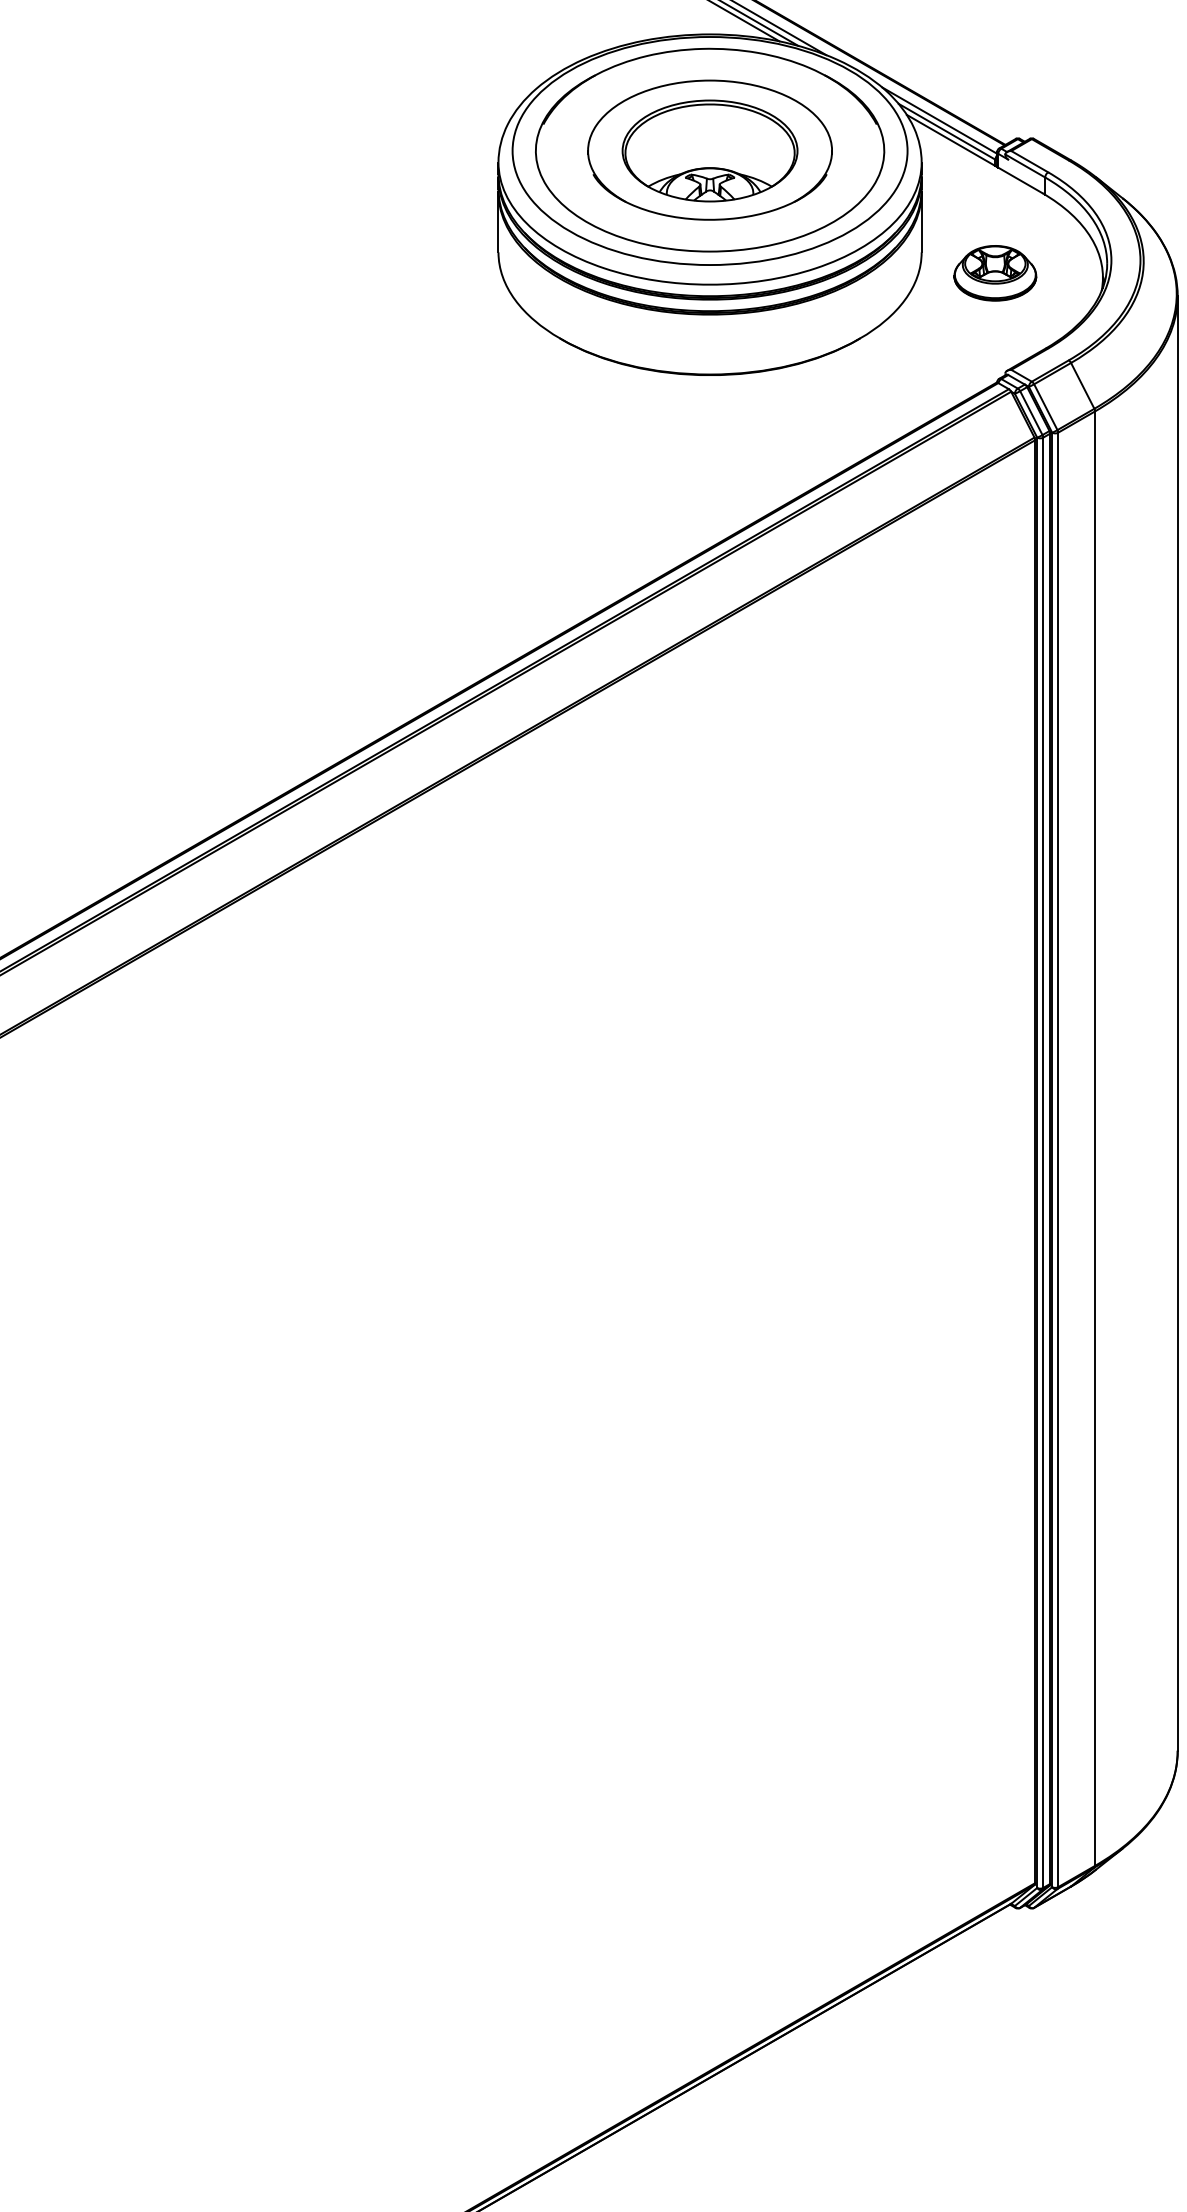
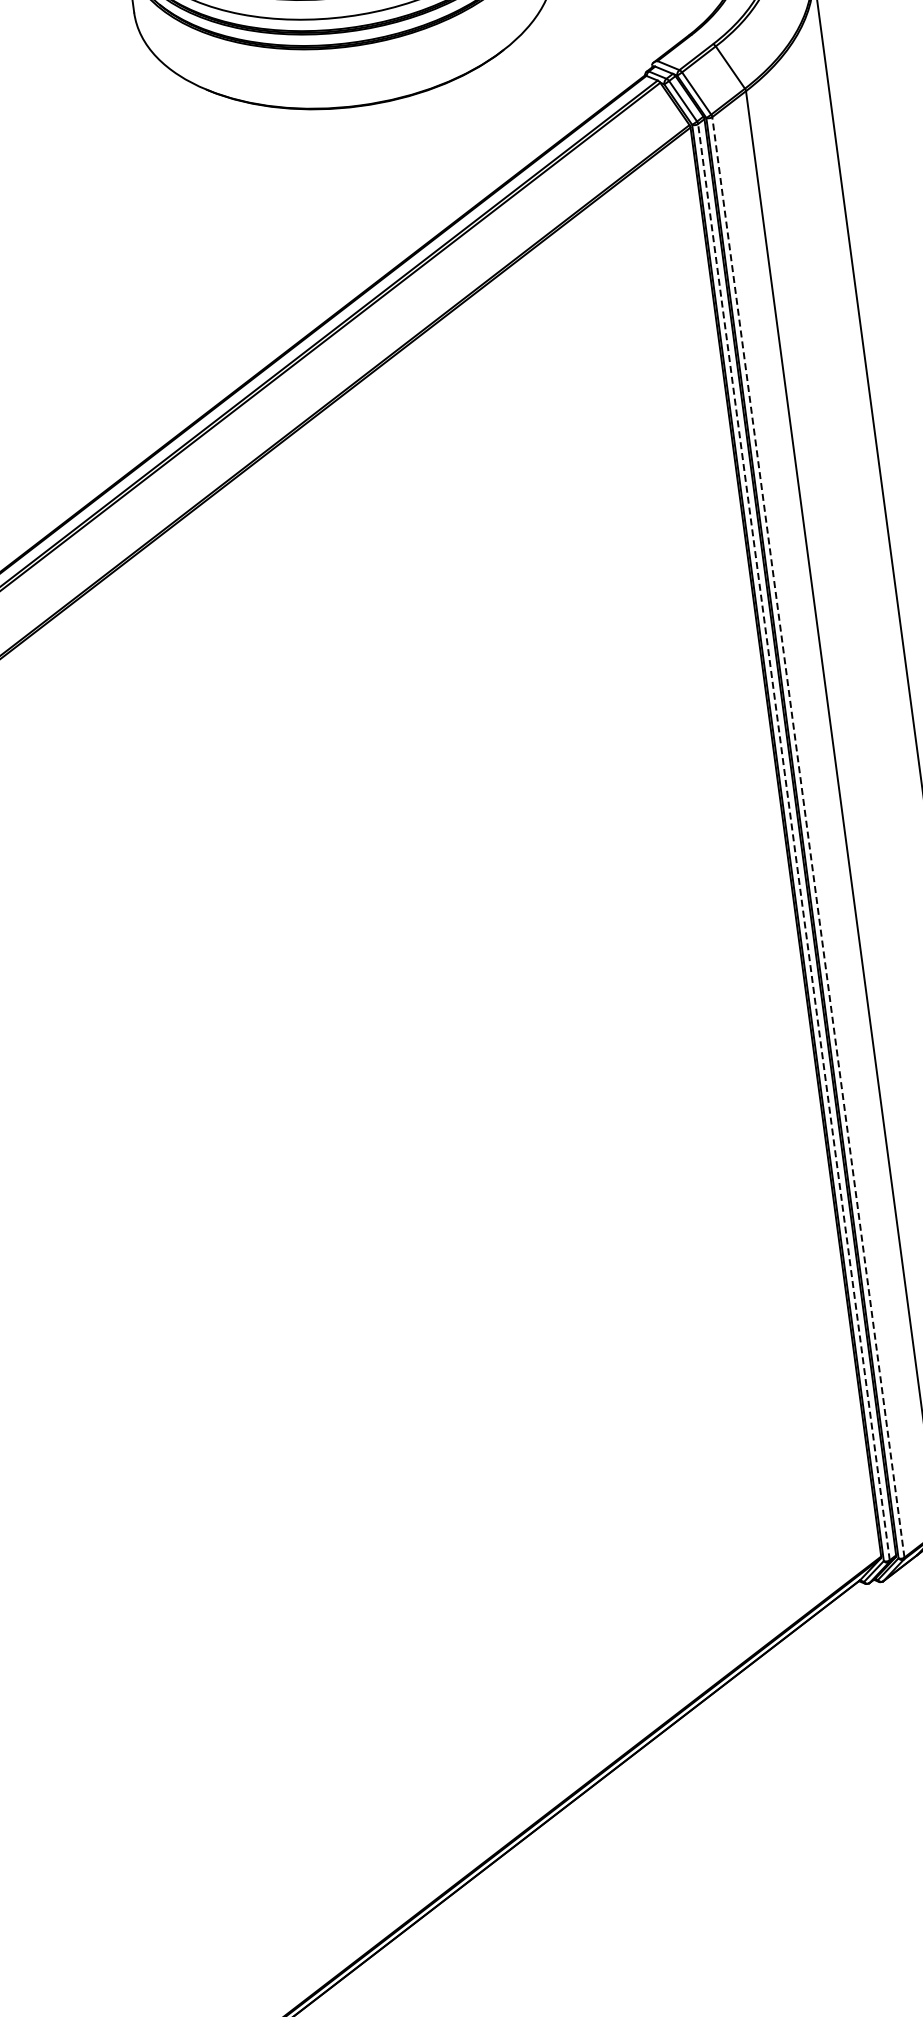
line: (1058, 1159) -> (808, 836), solid -> dashed
line: (1043, 1162) -> (794, 841), solid -> dashed

